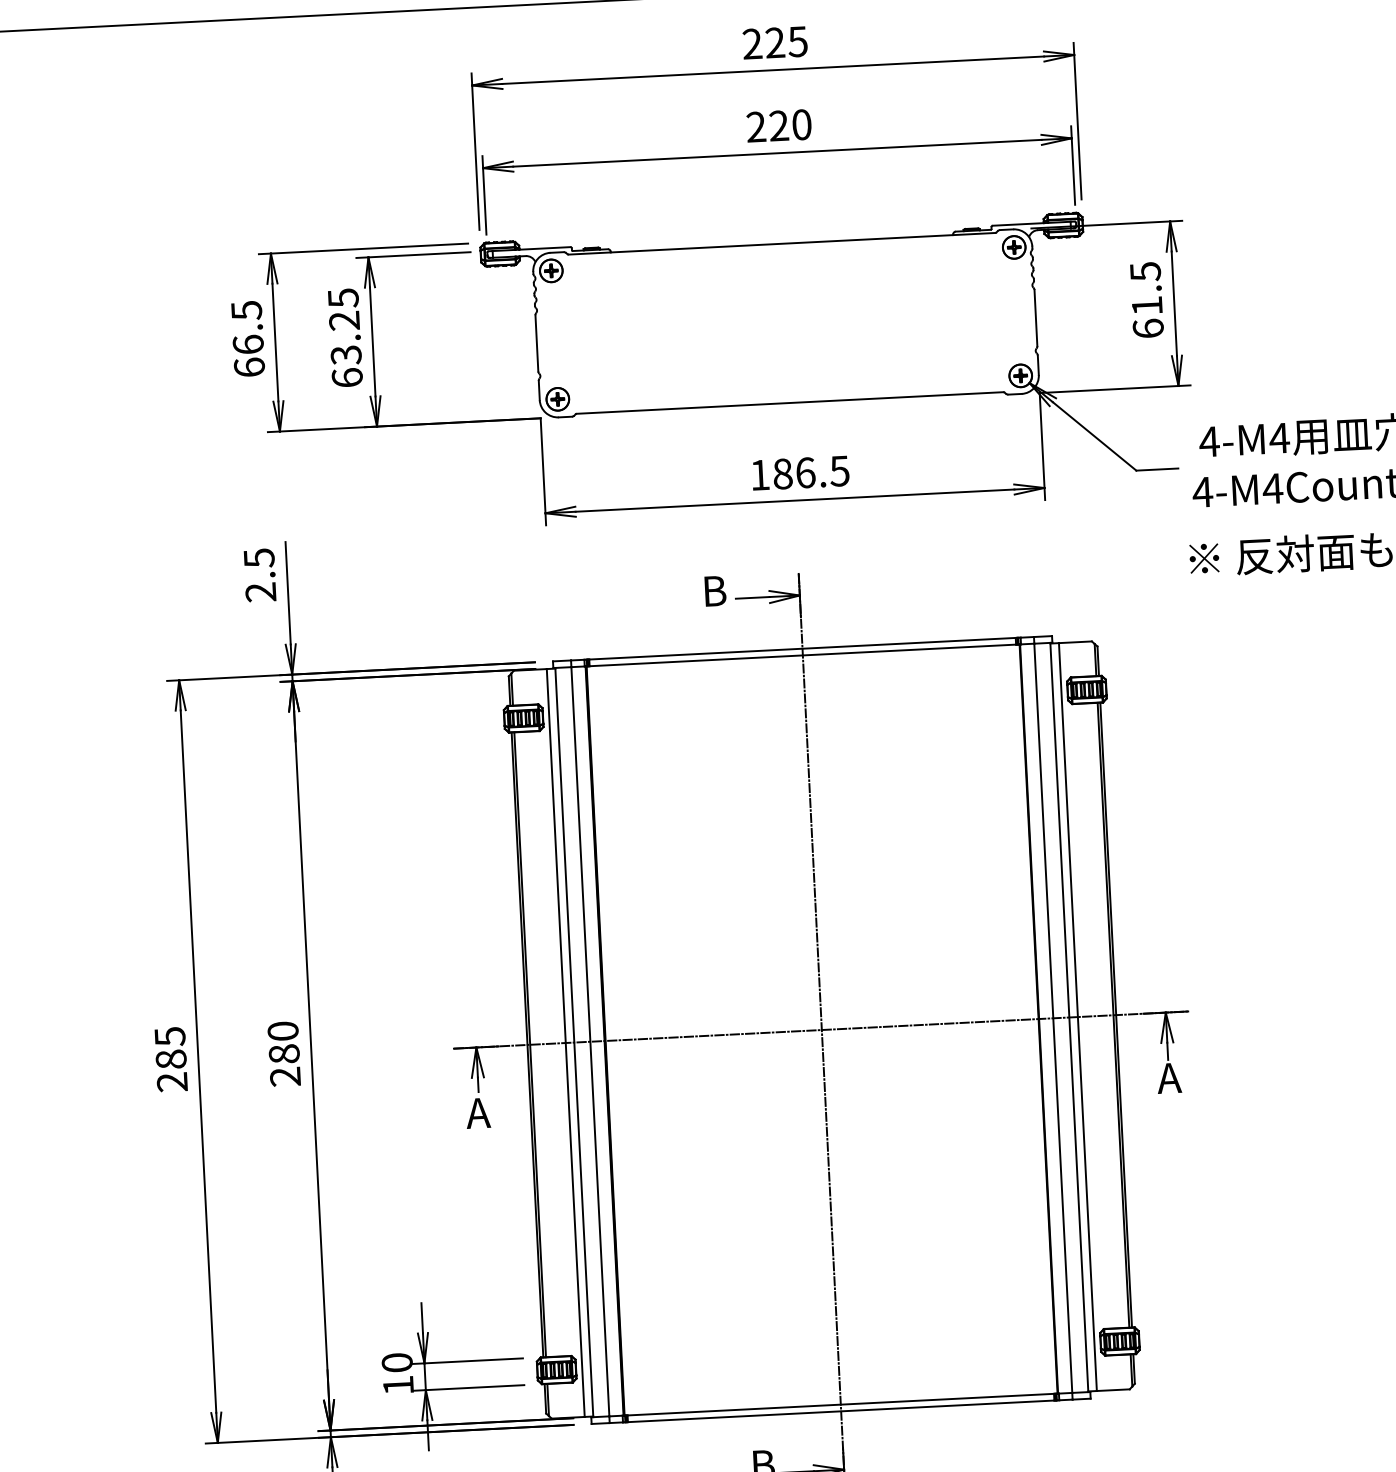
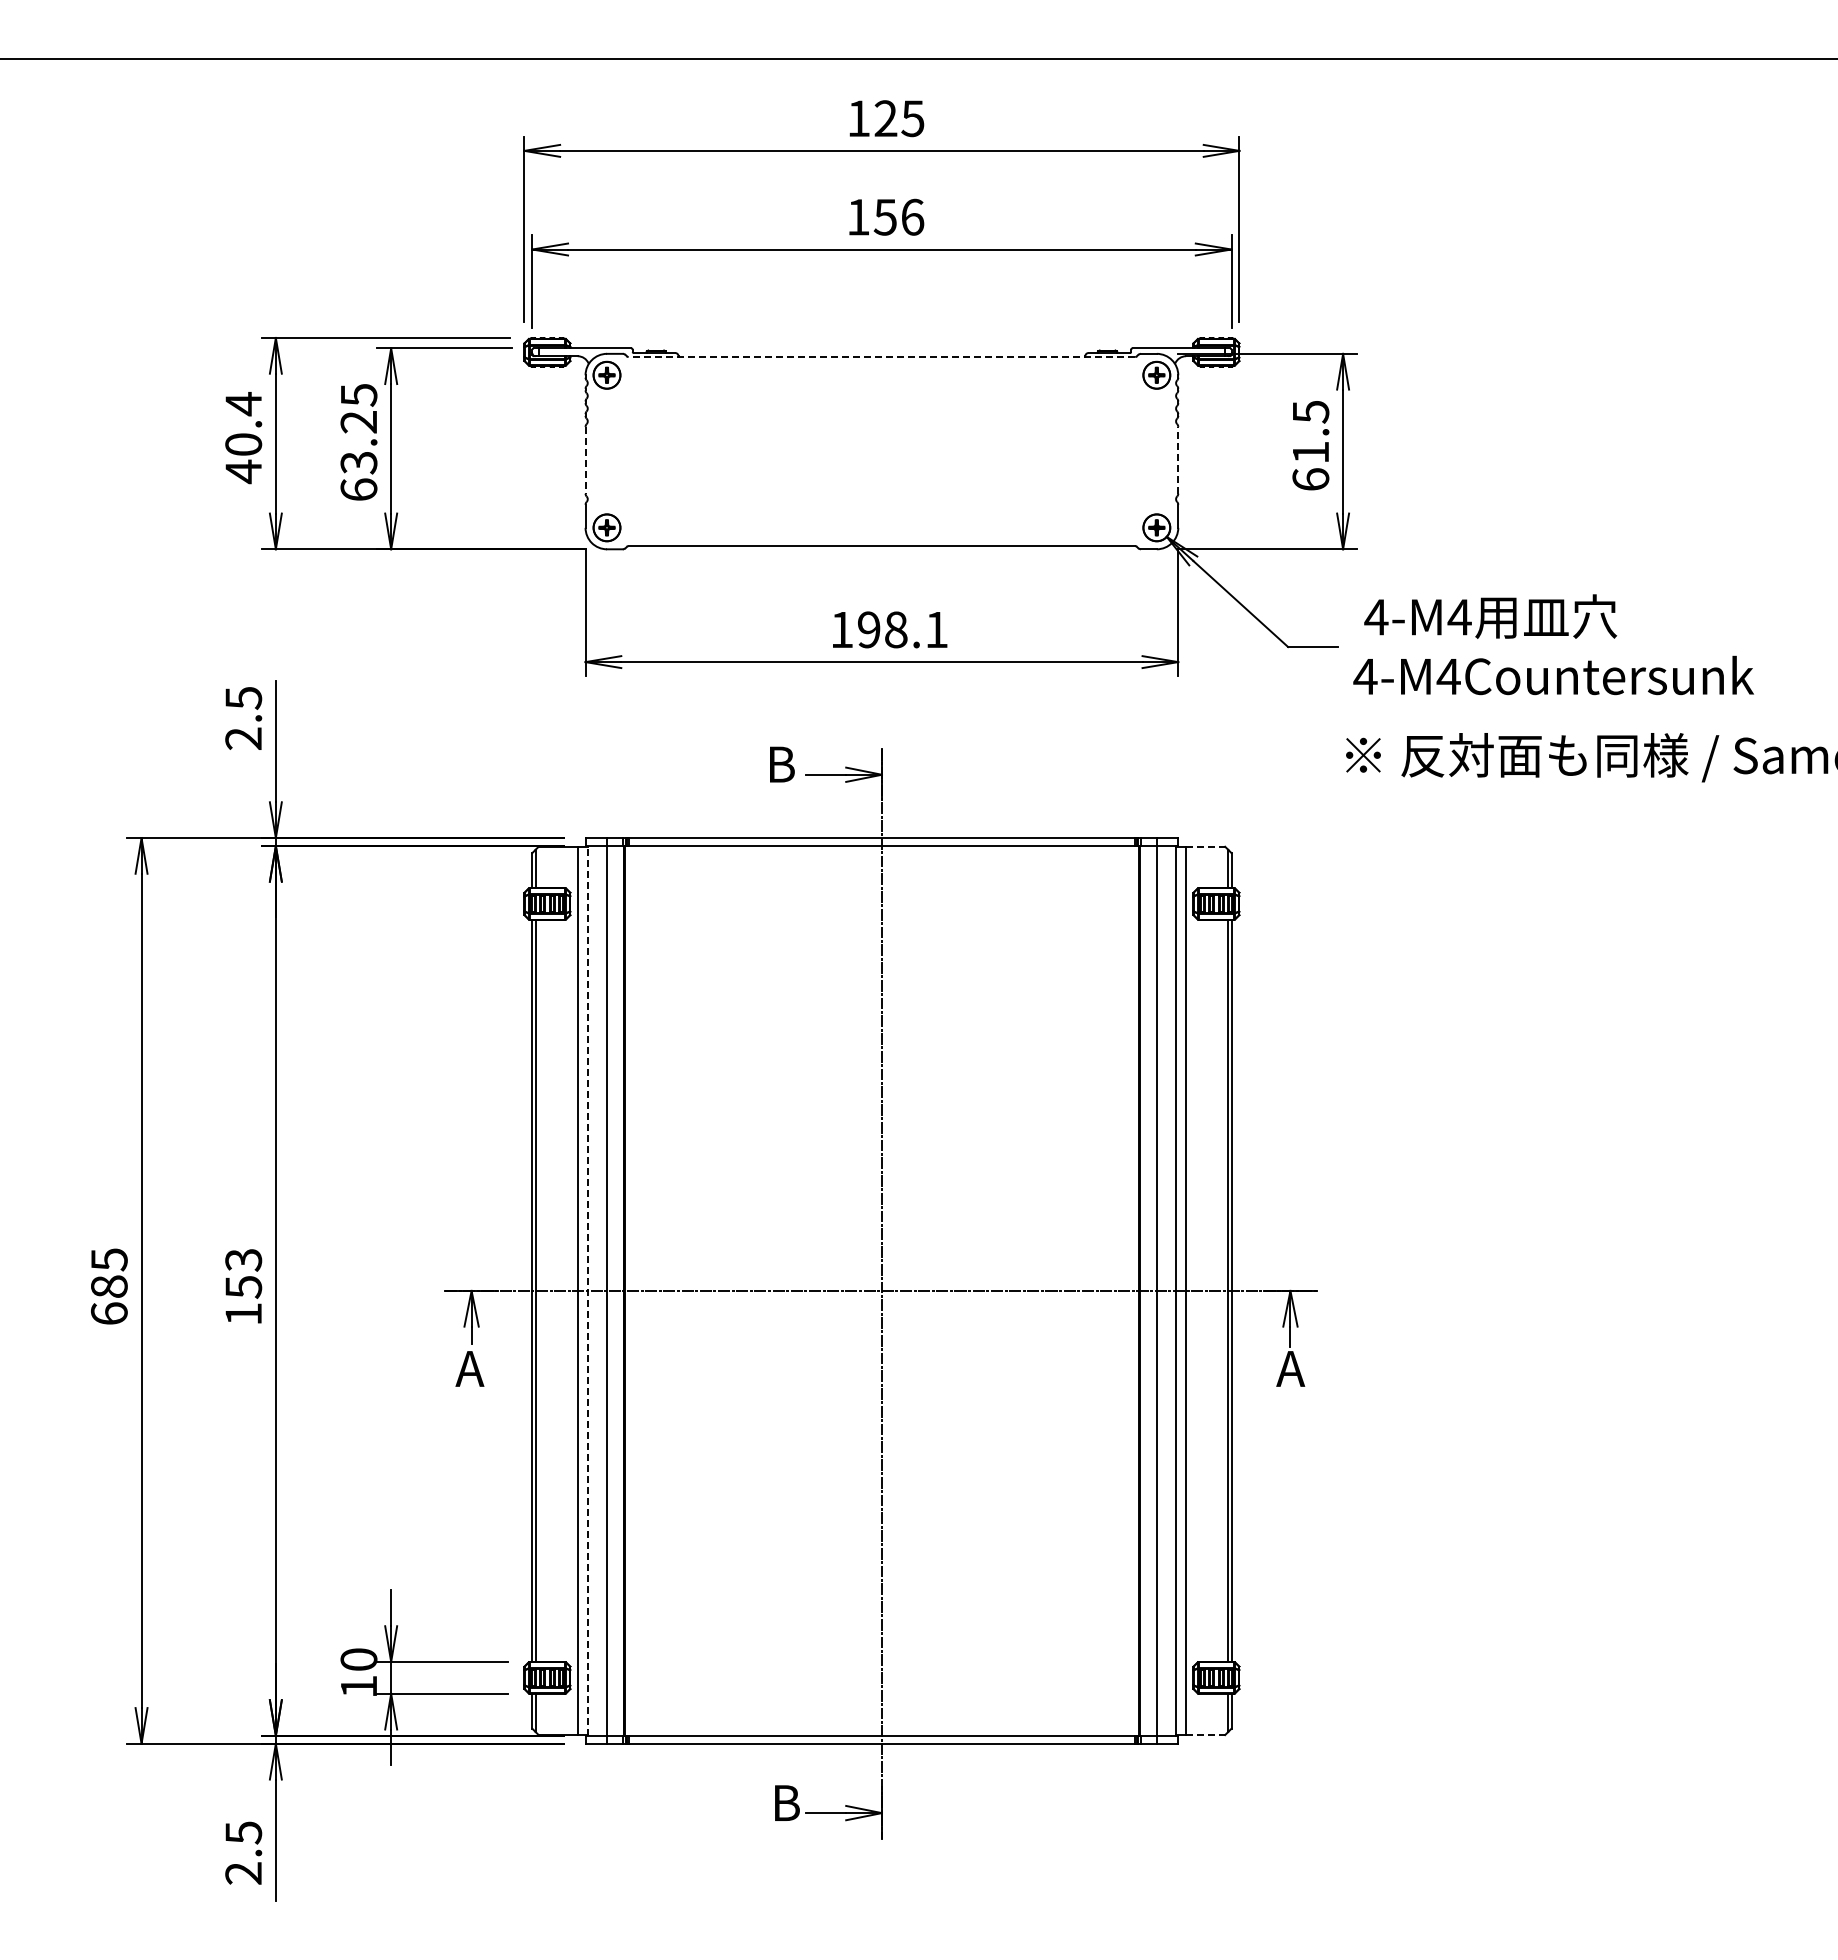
text: (752, 43) -> (858, 118), 225 -> 125
text: (779, 125) -> (885, 216), 220 -> 156
line: (781, 244) -> (881, 357), solid -> dashed
line: (1036, 317) -> (1178, 459), solid -> dashed
text: (247, 339) -> (243, 438), 66.5 -> 40.4
line: (536, 343) -> (585, 460), solid -> dashed
text: (810, 472) -> (902, 629), 186.5 -> 198.1
line: (1075, 642) -> (1205, 846), solid -> dashed
line: (573, 1042) -> (587, 1290), solid -> dashed
text: (284, 1053) -> (243, 1286), 280 -> 153
text: (171, 1082) -> (108, 1313), 285 -> 685
line: (1113, 1390) -> (1205, 1735), solid -> dashed

